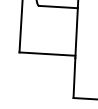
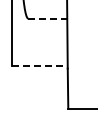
line: (59, 6) -> (48, 18), solid -> dashed
line: (48, 54) -> (40, 66), solid -> dashed

